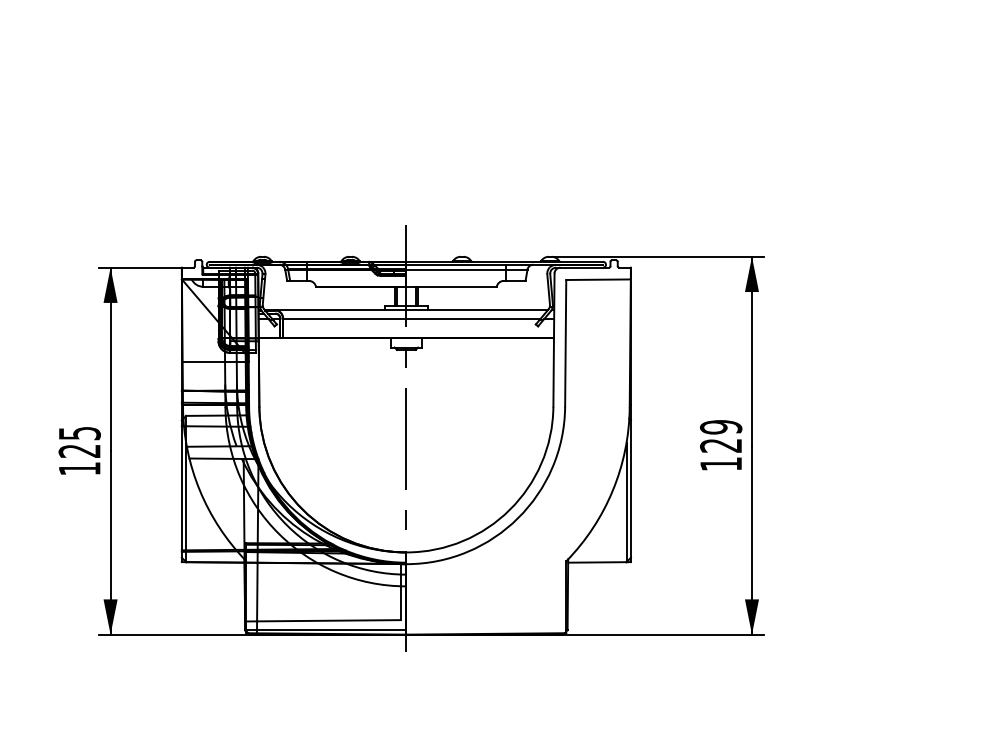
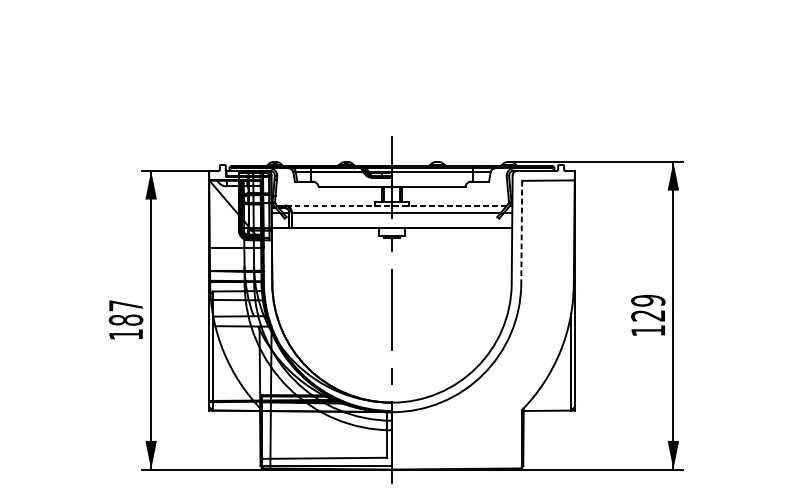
line: (406, 310) -> (392, 205), solid -> dashed
line: (565, 343) -> (521, 232), solid -> dashed
text: (79, 442) -> (125, 313), 125 -> 187

